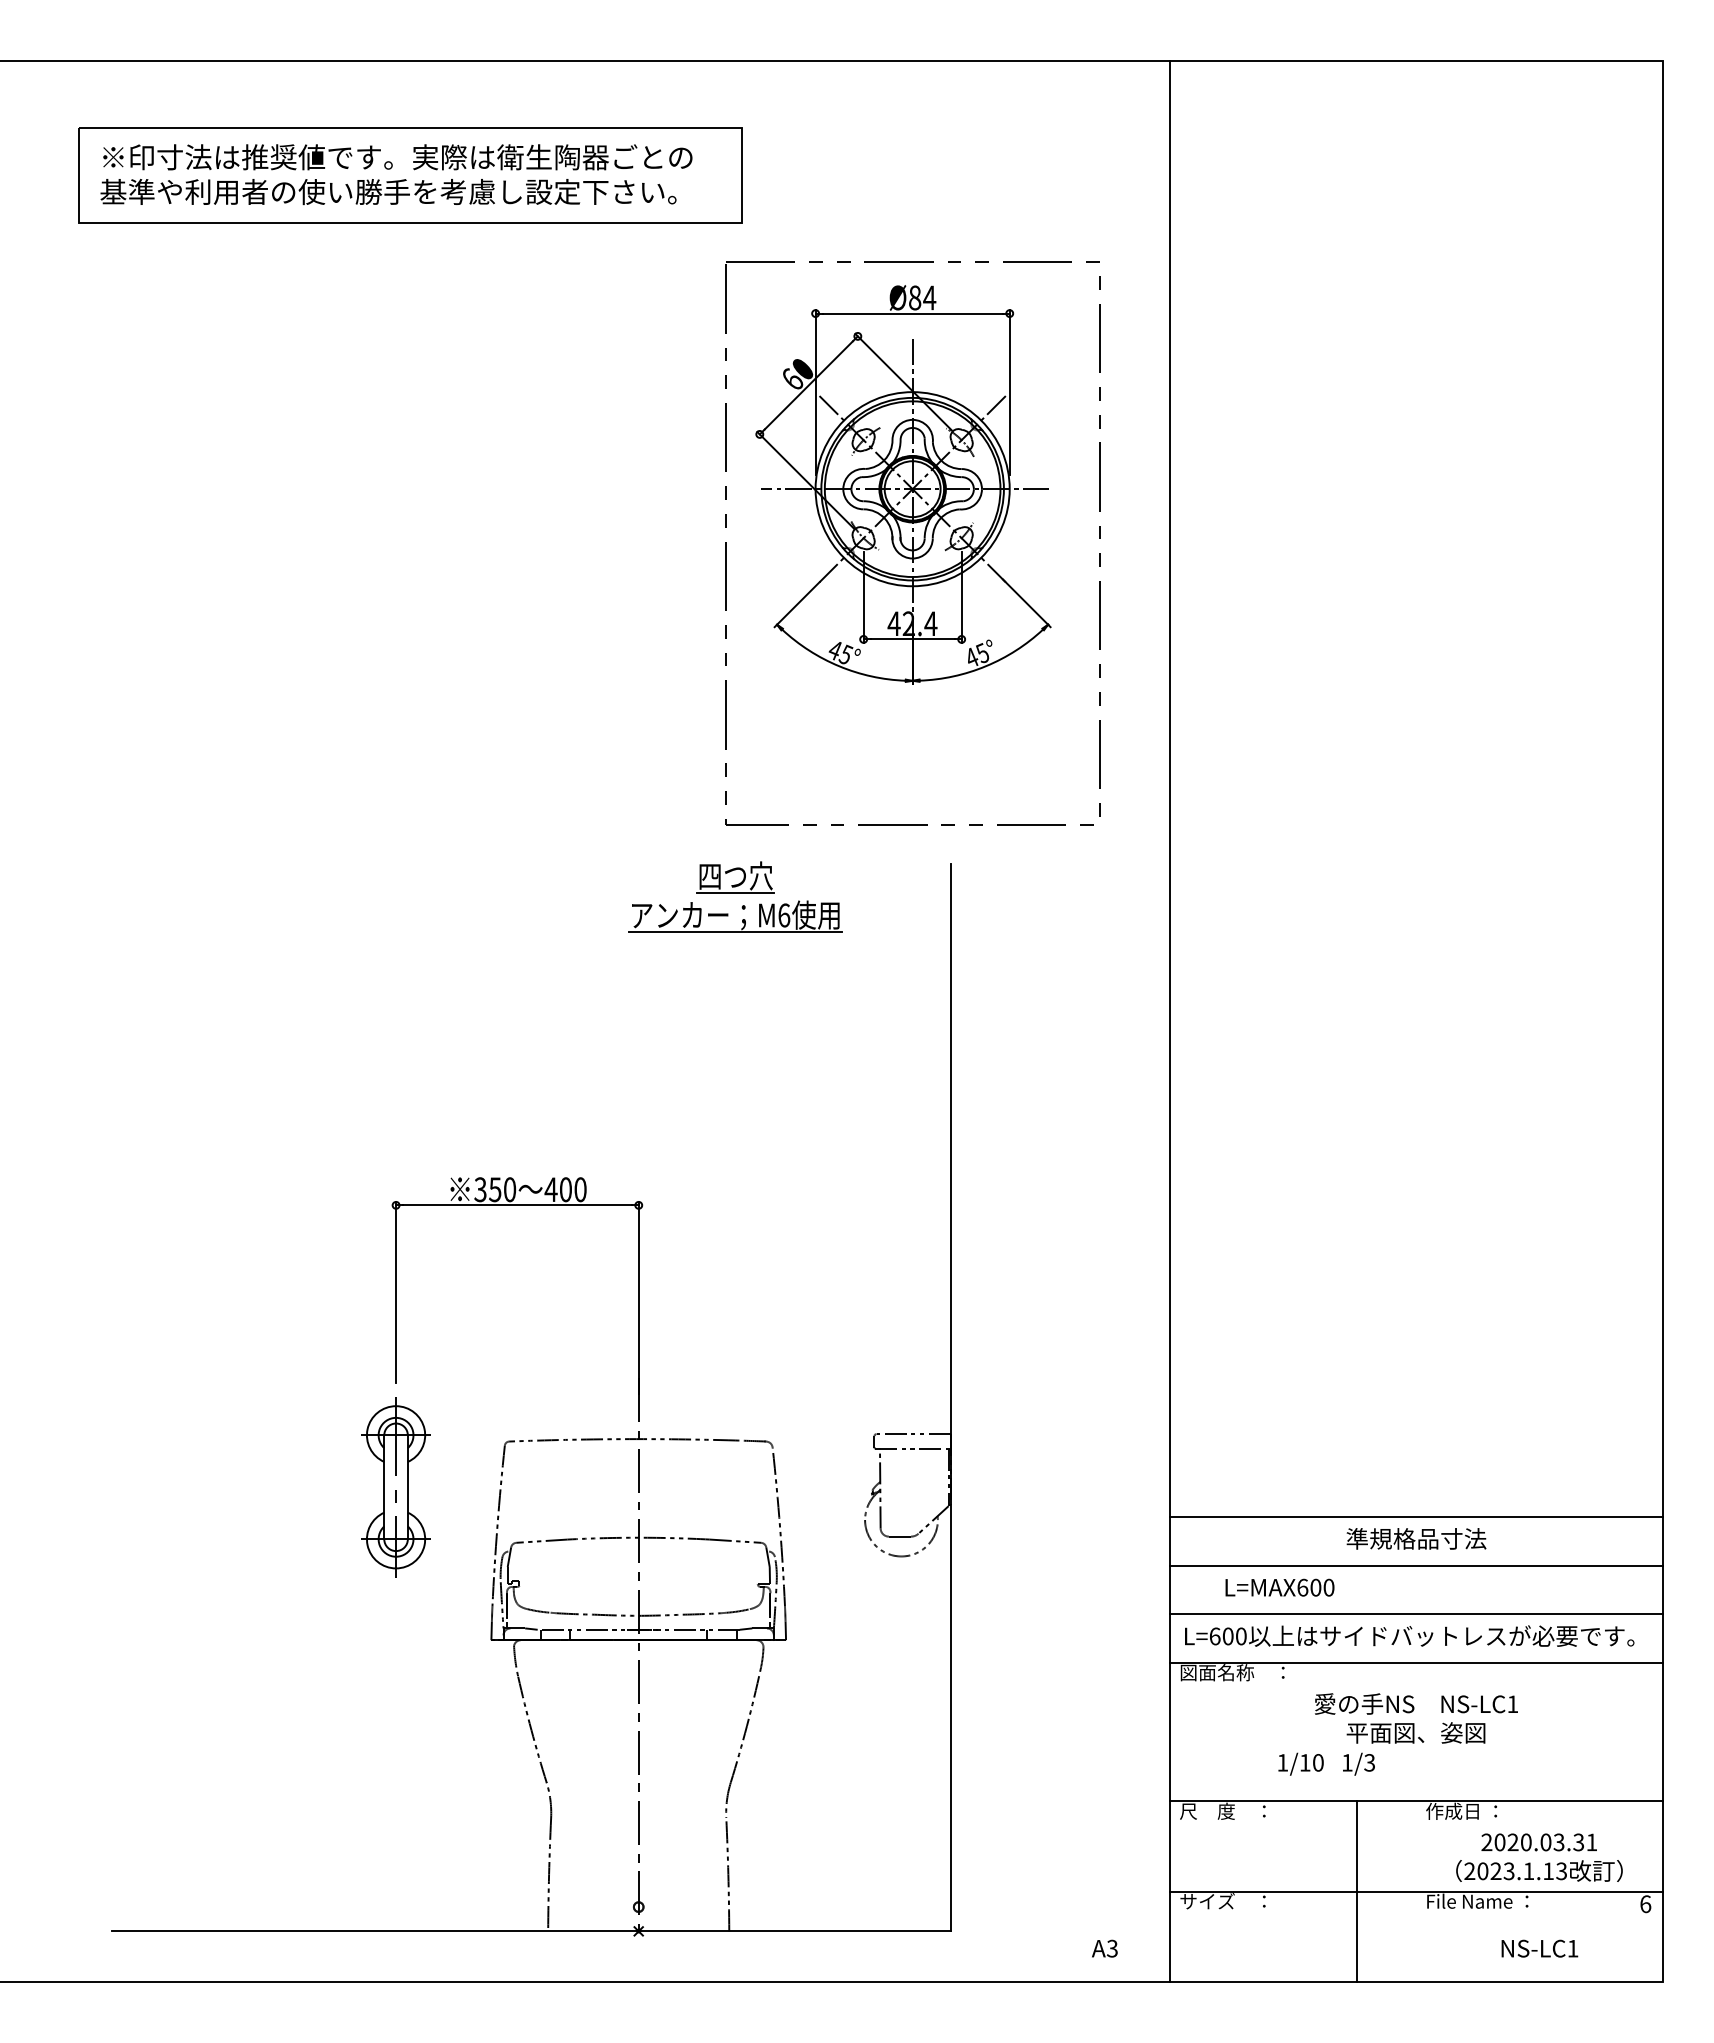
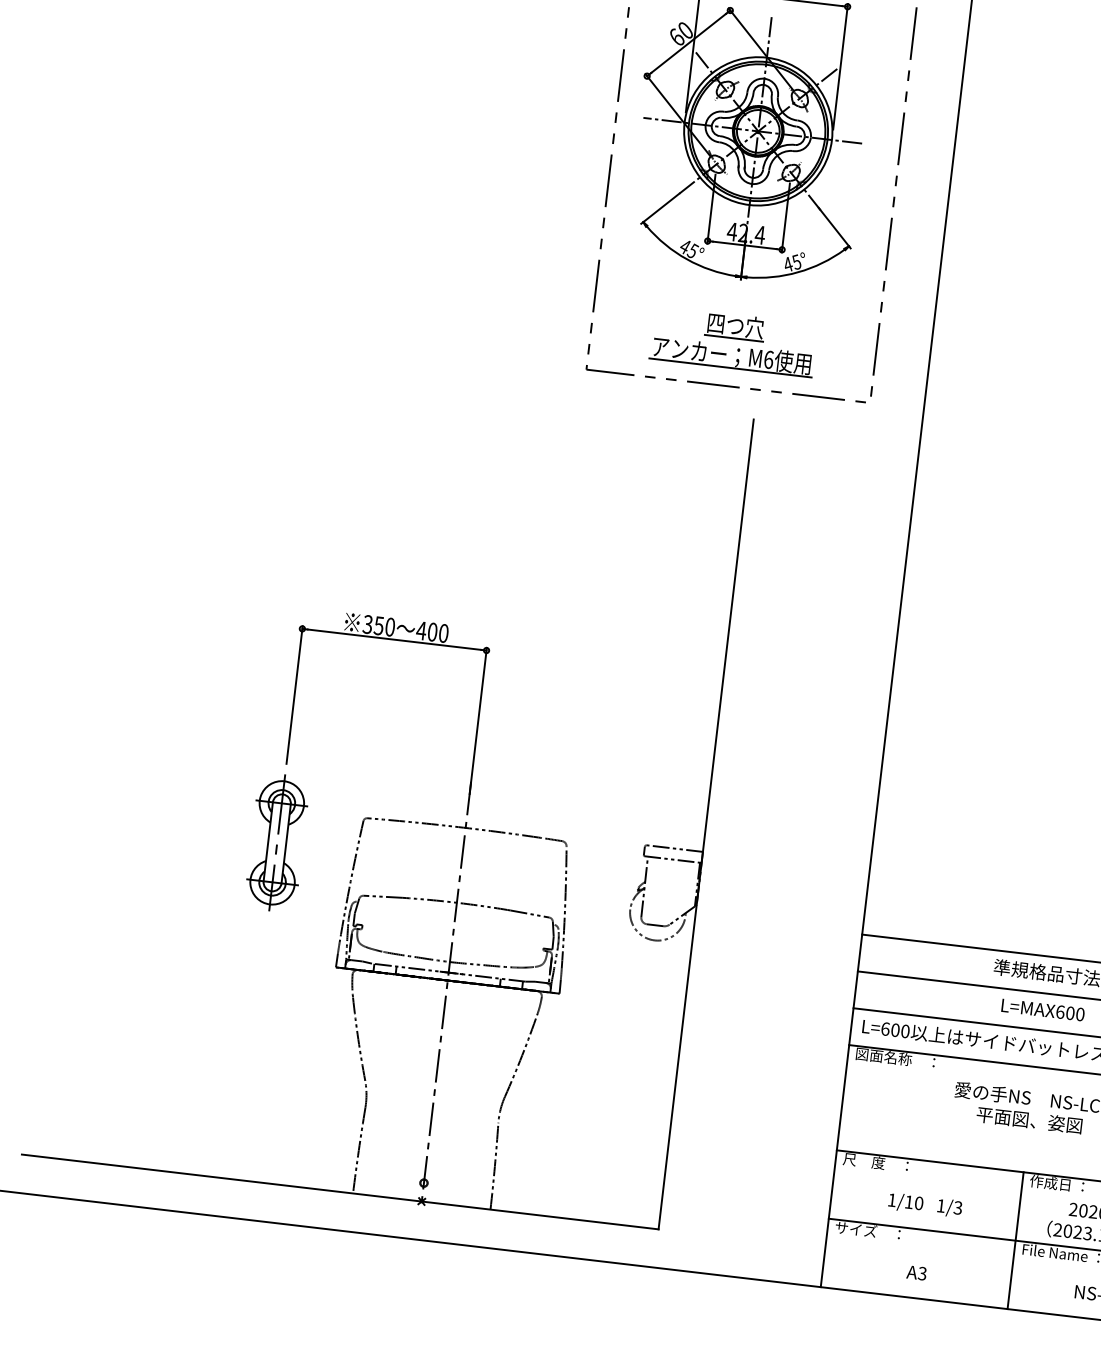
part: (735, 896) -> (733, 341), moved
text: (1279, 1587) -> (1042, 1009), moved
text: (1326, 1763) -> (925, 1204), moved
line: (1357, 1891) -> (1015, 1240), moved
text: (1104, 1948) -> (916, 1272), moved

